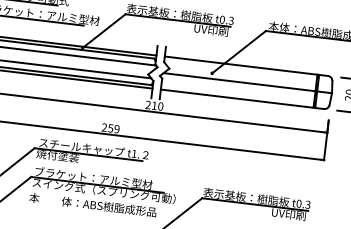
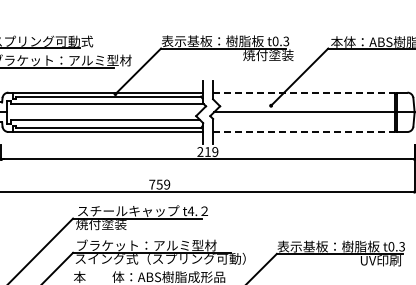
text: (215, 30) -> (268, 55), UV印刷 -> 焼付塗装
line: (241, 65) -> (304, 92), solid -> dashed
line: (237, 99) -> (304, 132), solid -> dashed
text: (160, 106) -> (215, 151), 210 -> 219
text: (104, 127) -> (152, 184), 259 -> 759
text: (134, 153) -> (190, 210), t1. -> t4.

